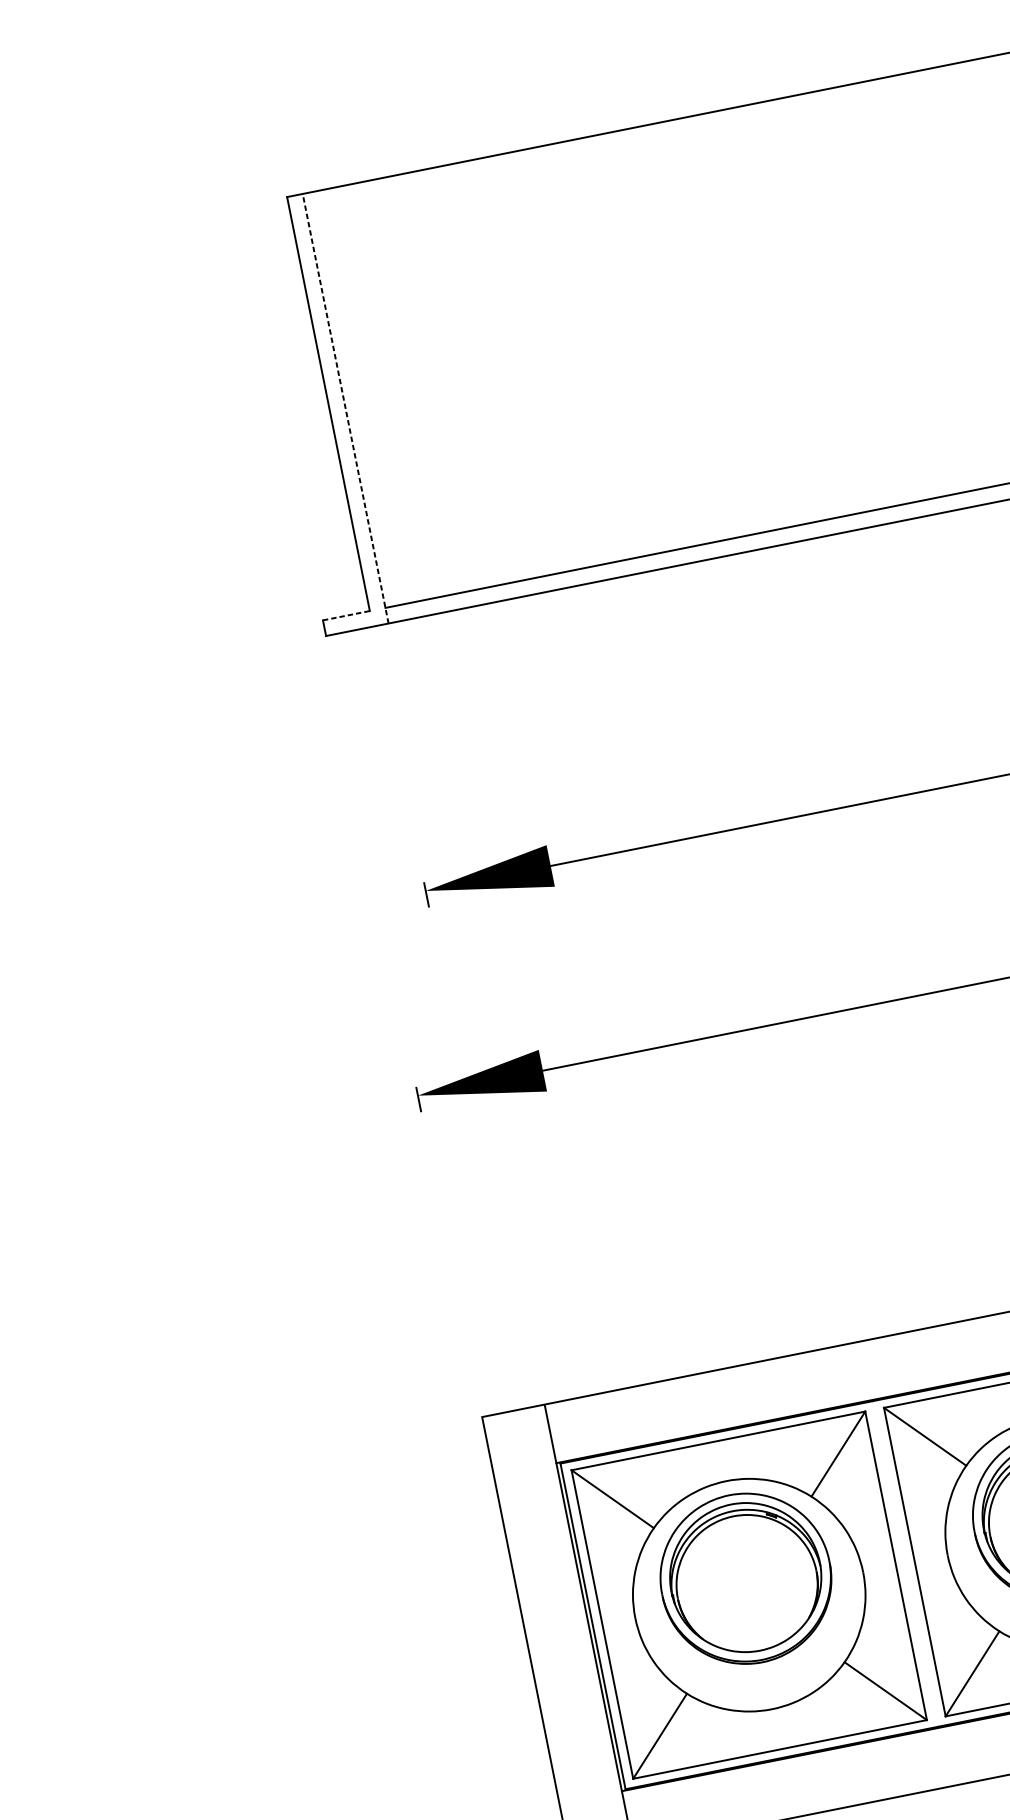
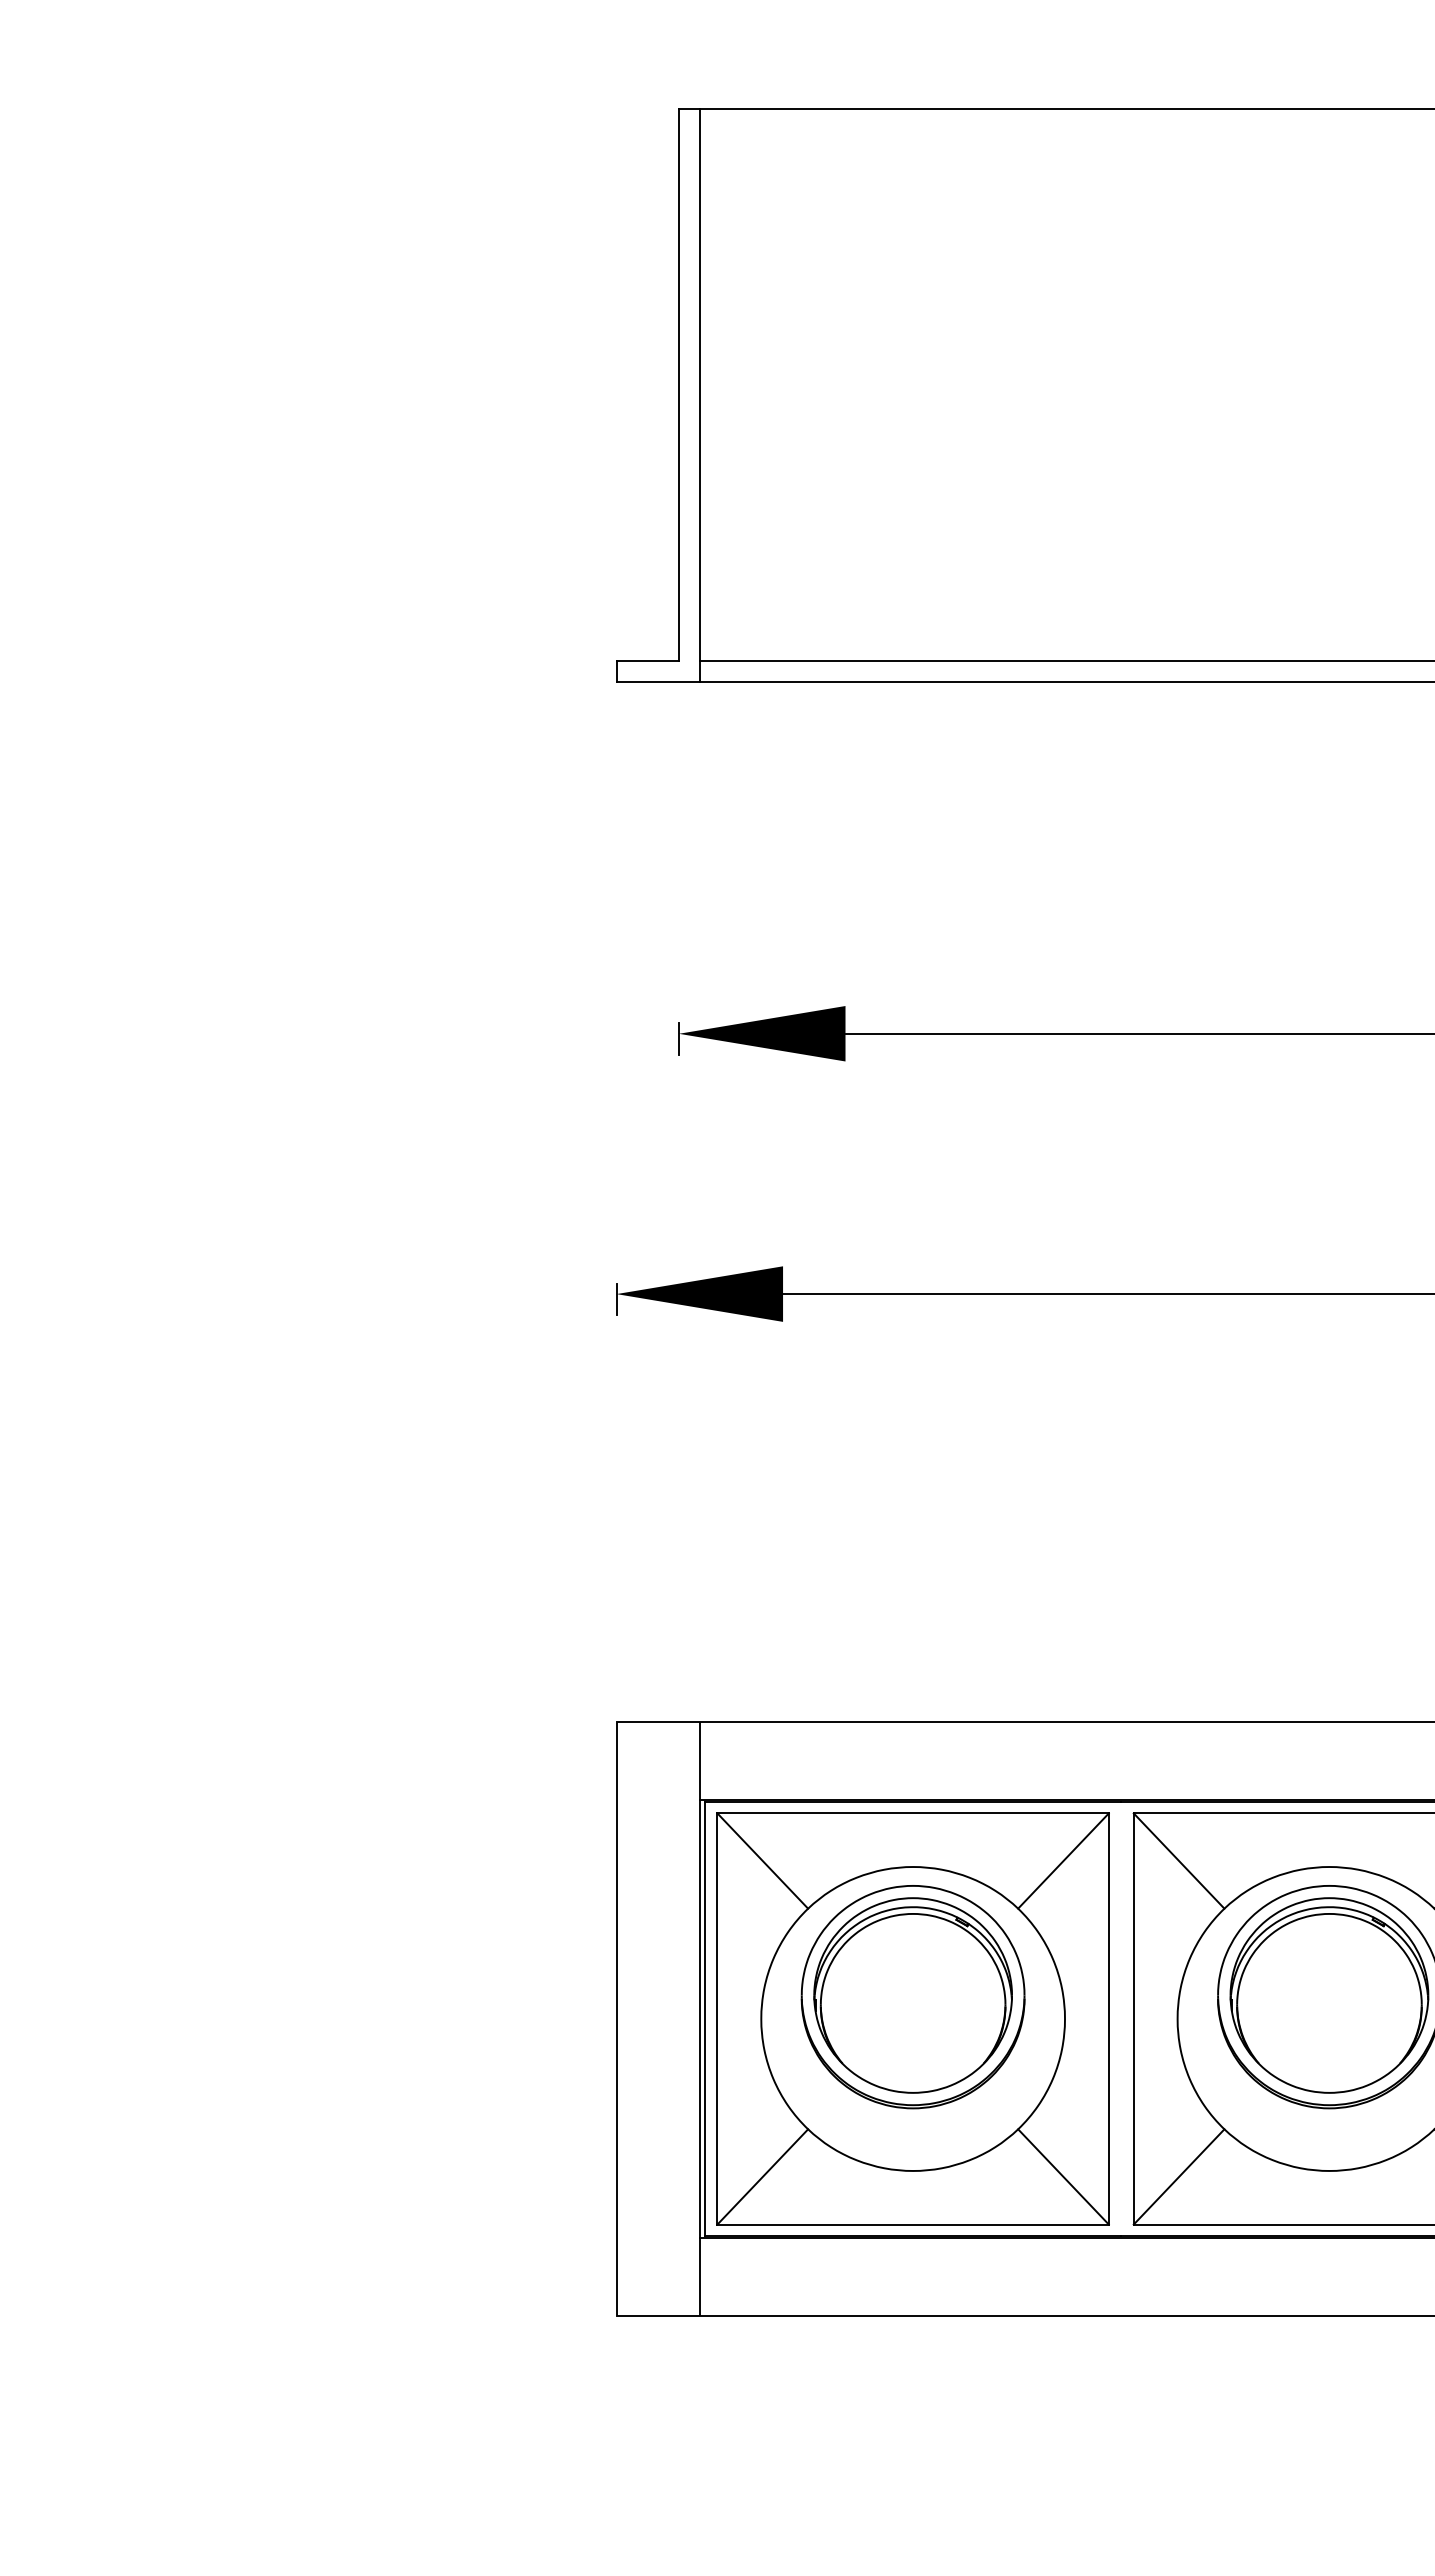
line: (345, 408) -> (699, 394), dashed -> solid
line: (346, 615) -> (648, 660), dashed -> solid

